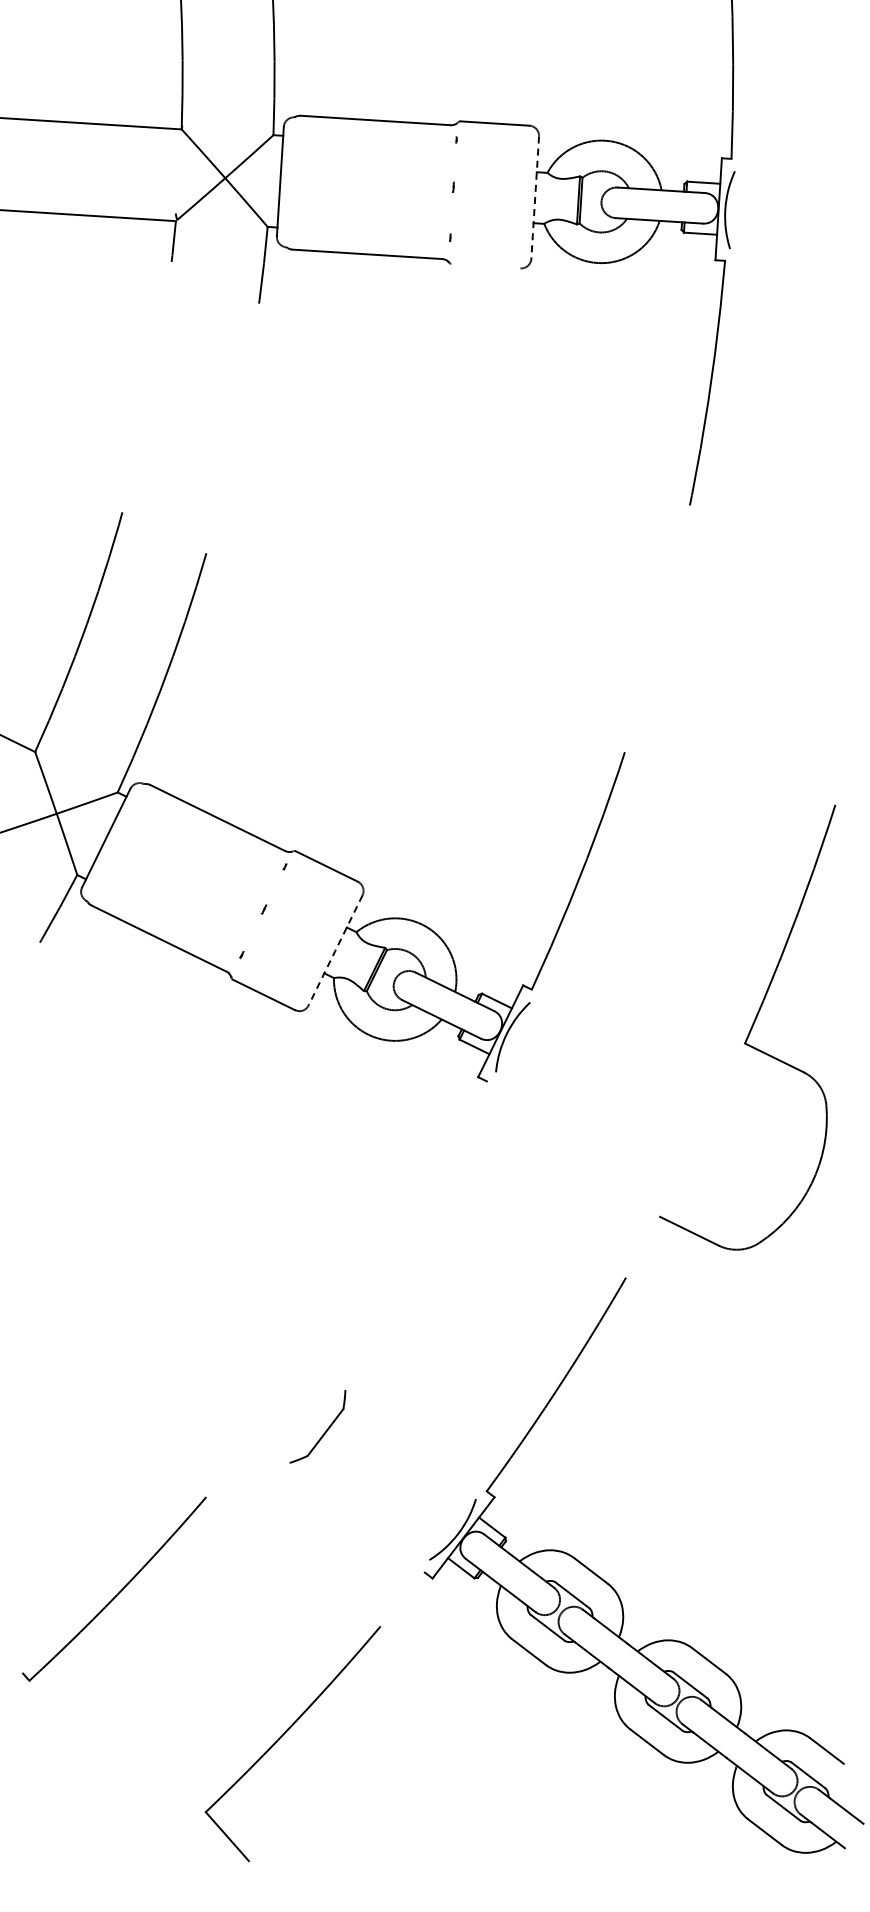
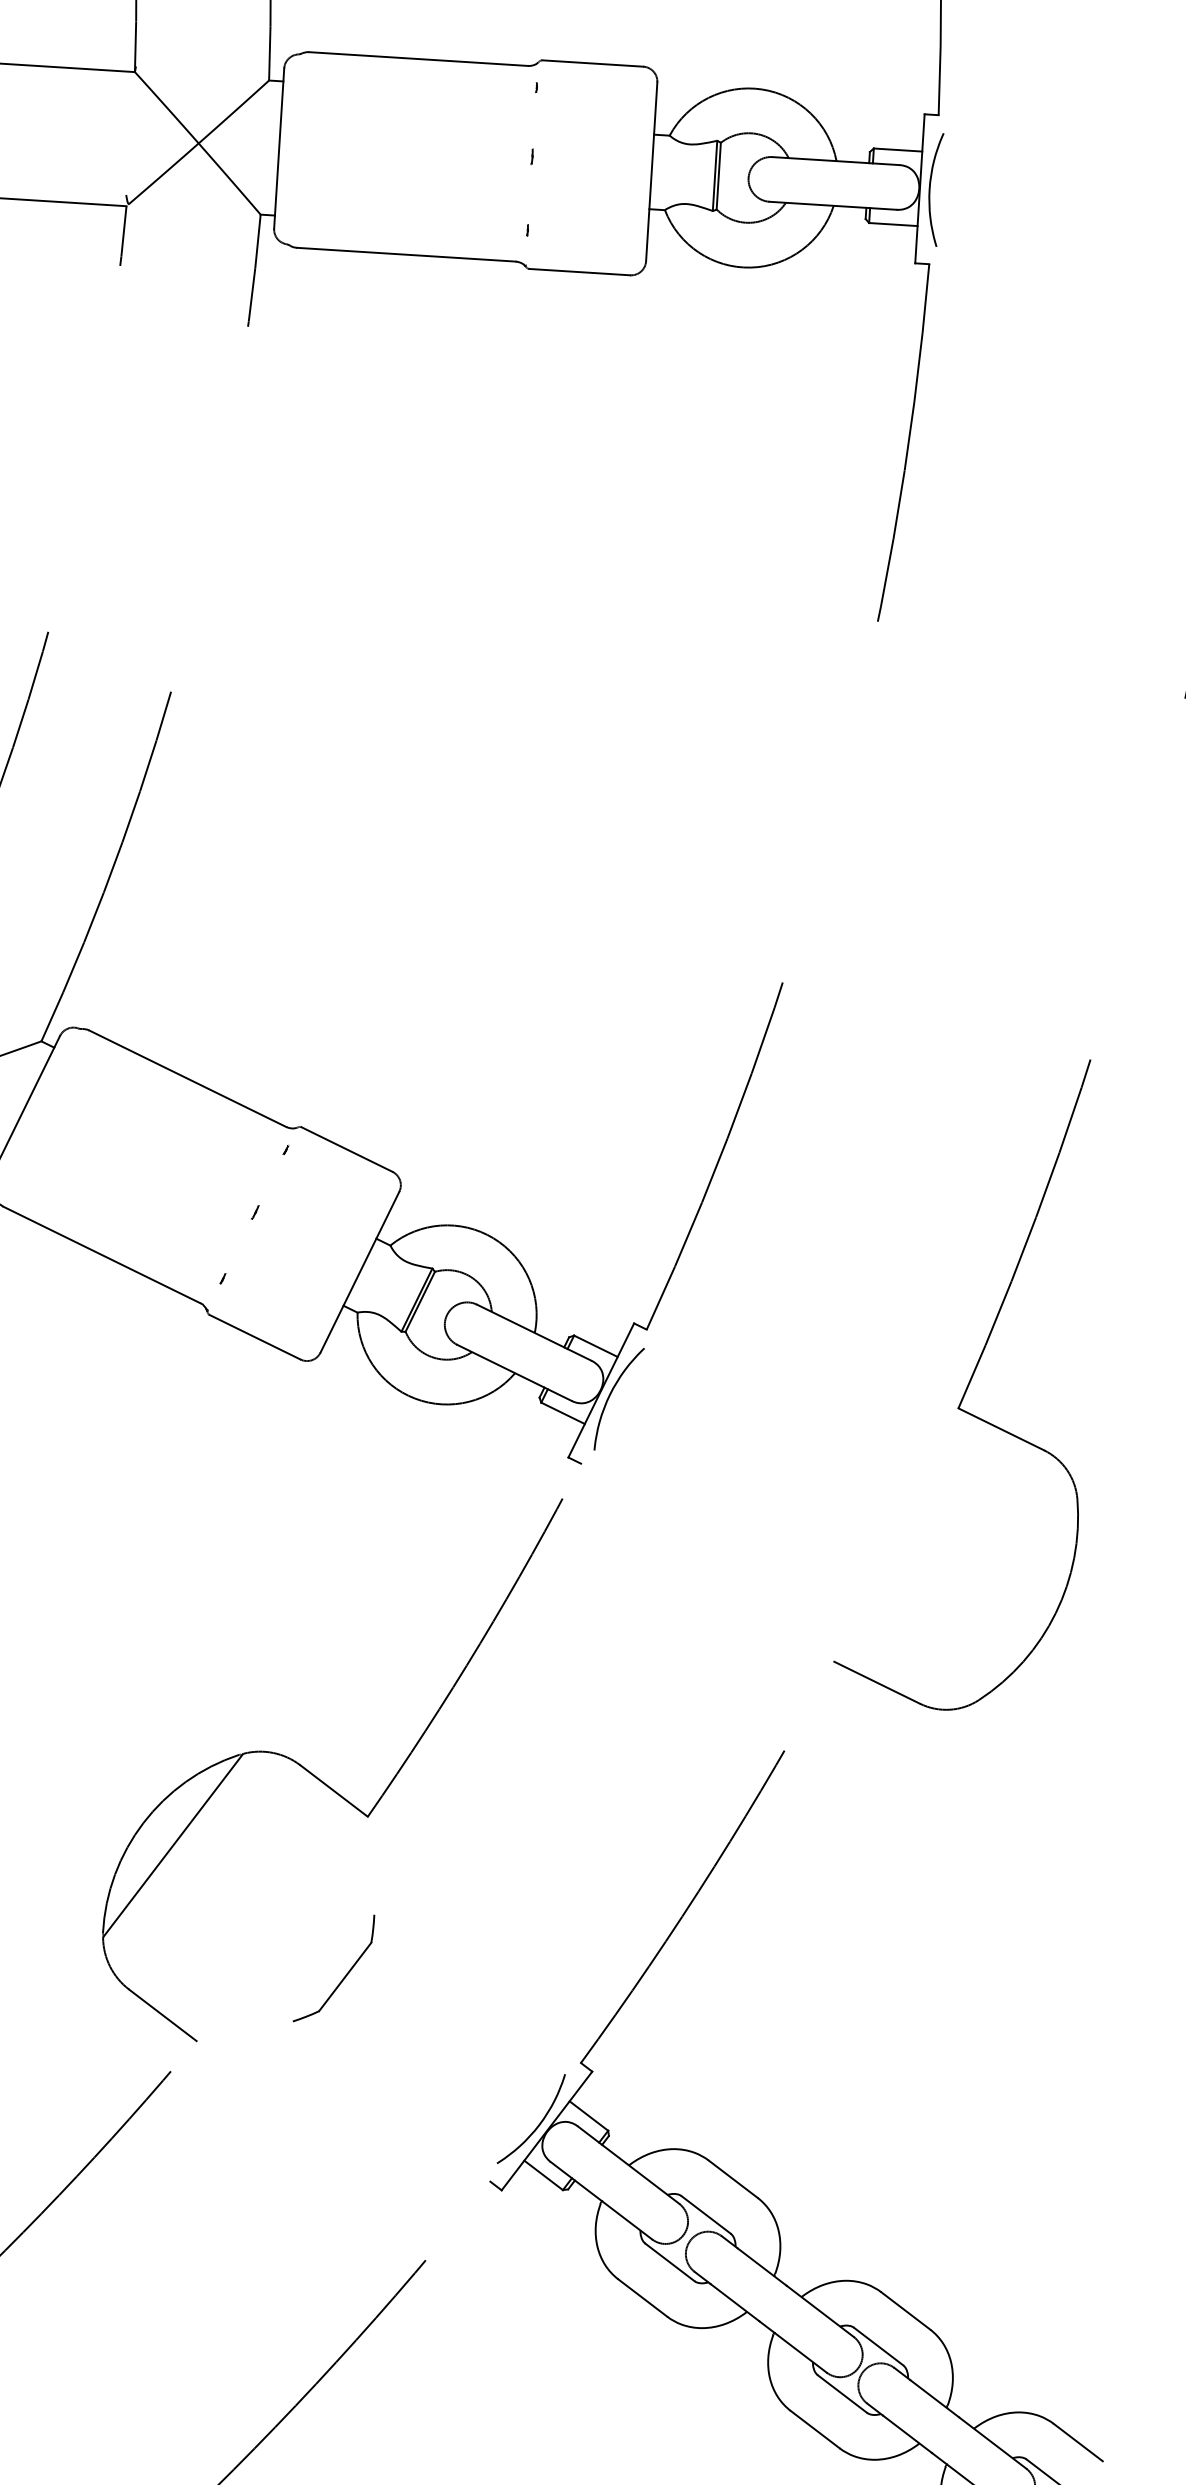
line: (535, 198) -> (652, 173), dashed -> solid
line: (485, 266) -> (579, 272), added
line: (335, 950) -> (359, 1272), dashed -> solid
part: (312, 1299) -> (326, 1782), added

